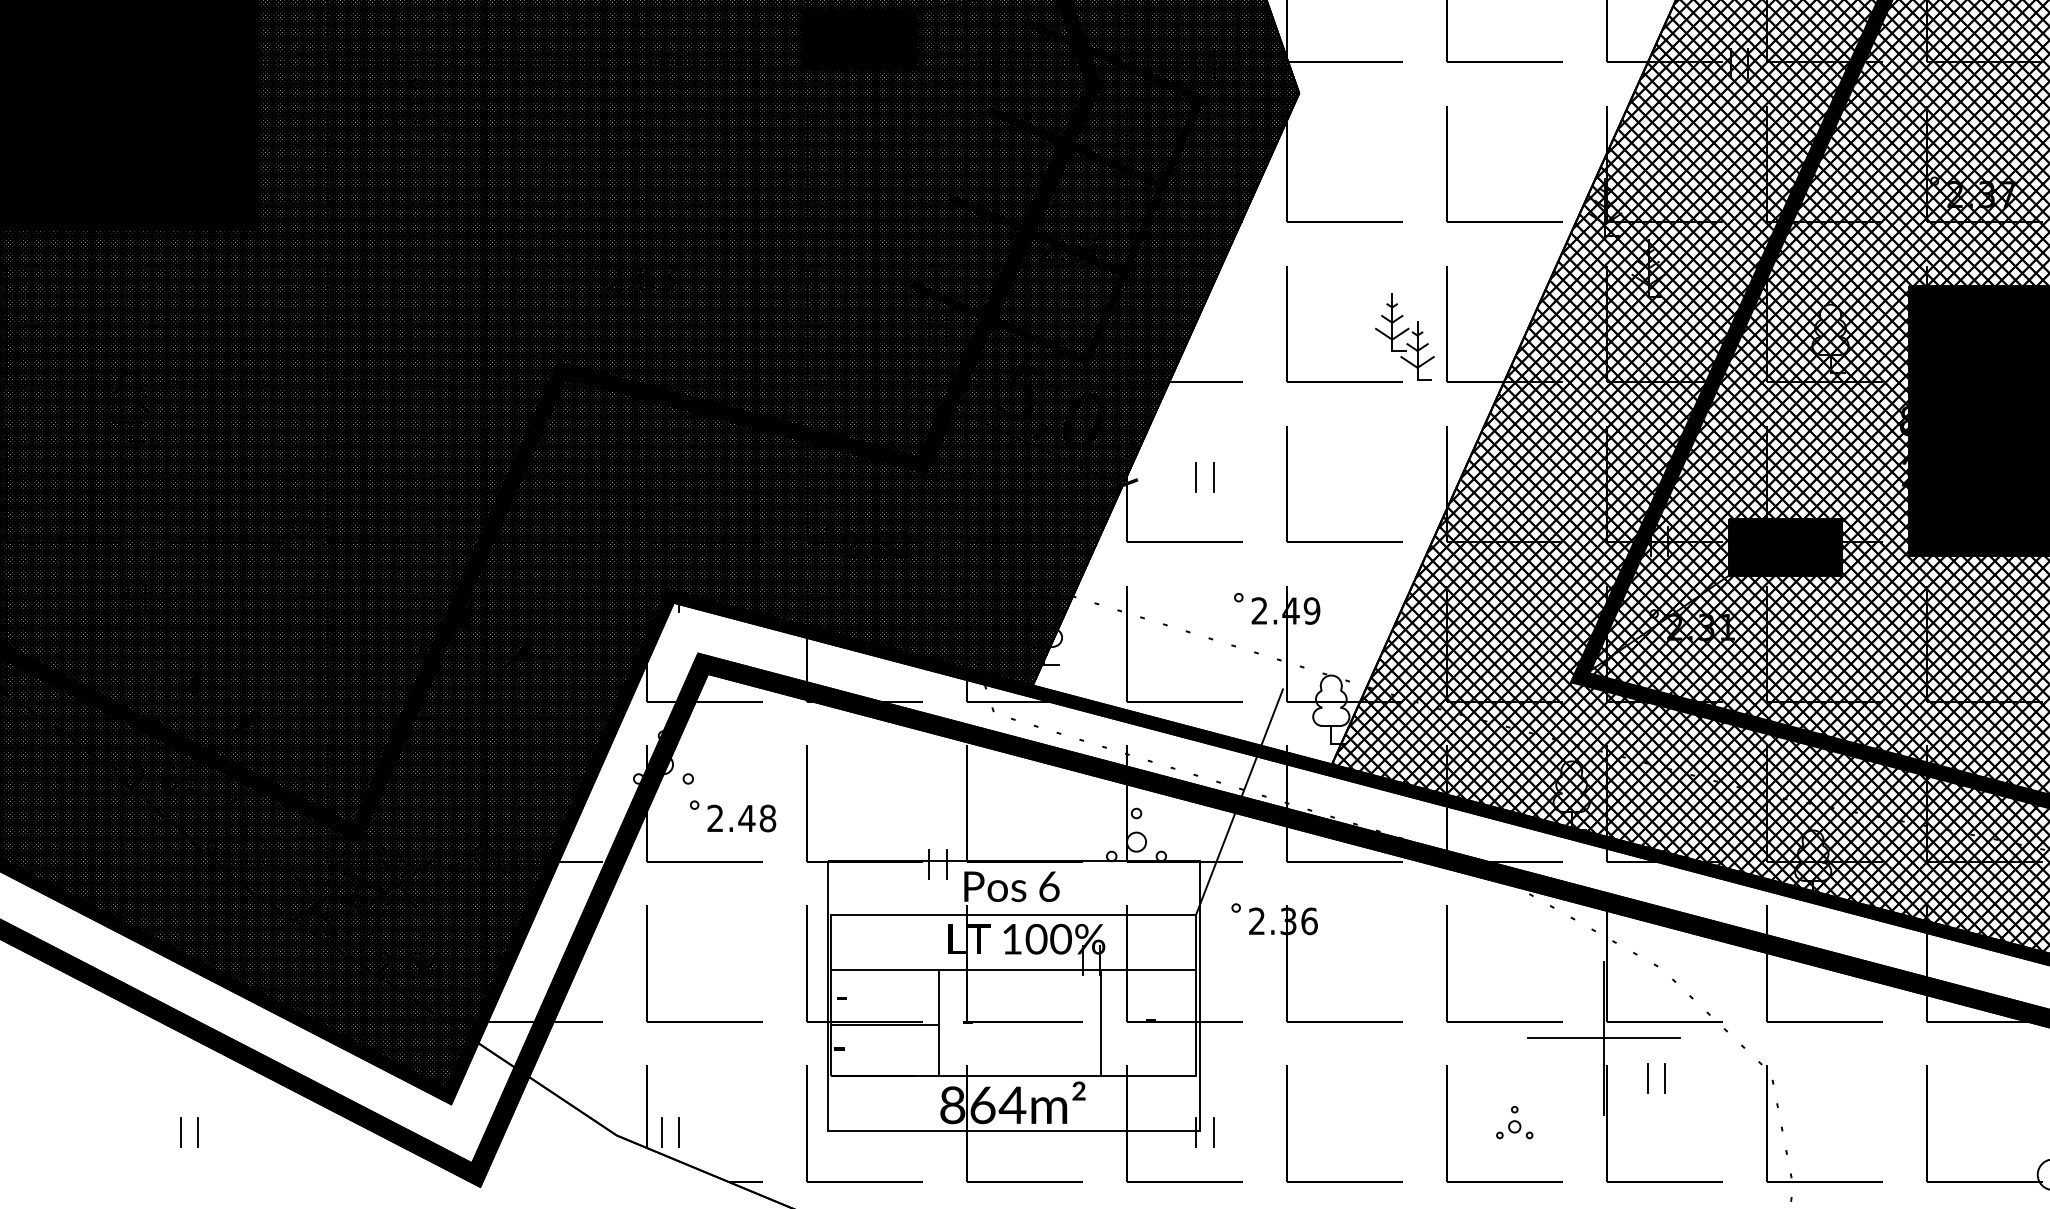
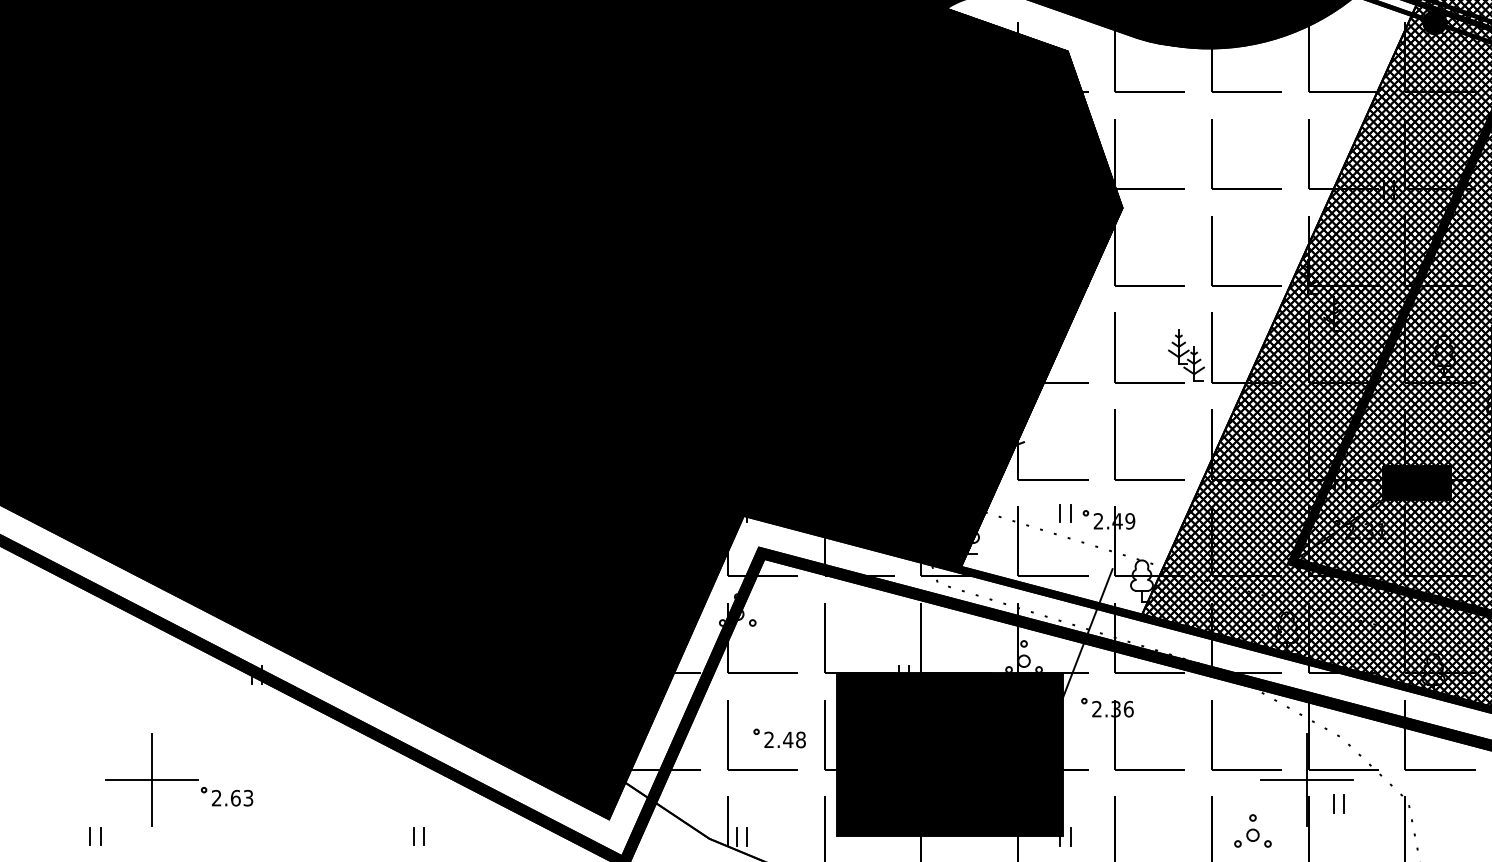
part: (1204, 477) -> (1065, 513), moved
part: (732, 816) -> (779, 738), moved
fill: (1013, 994) -> (949, 753), added
part: (1513, 1121) -> (1252, 830), size x1.67
part: (188, 1131) -> (418, 836), moved

